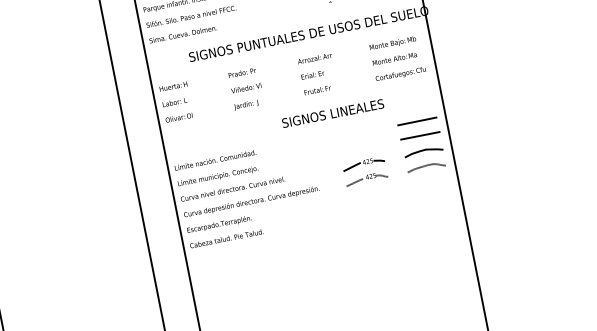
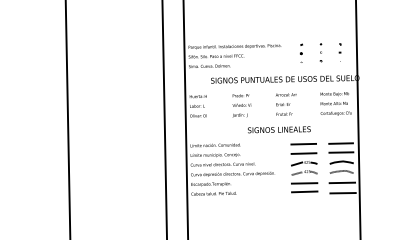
text: (333, 112) -> (279, 129), moved
line: (356, 132) -> (303, 143), added
line: (359, 148) -> (303, 153), added
line: (430, 183) -> (342, 182), added
line: (369, 196) -> (304, 183), added
line: (433, 201) -> (342, 193), added
line: (372, 209) -> (304, 191), added

